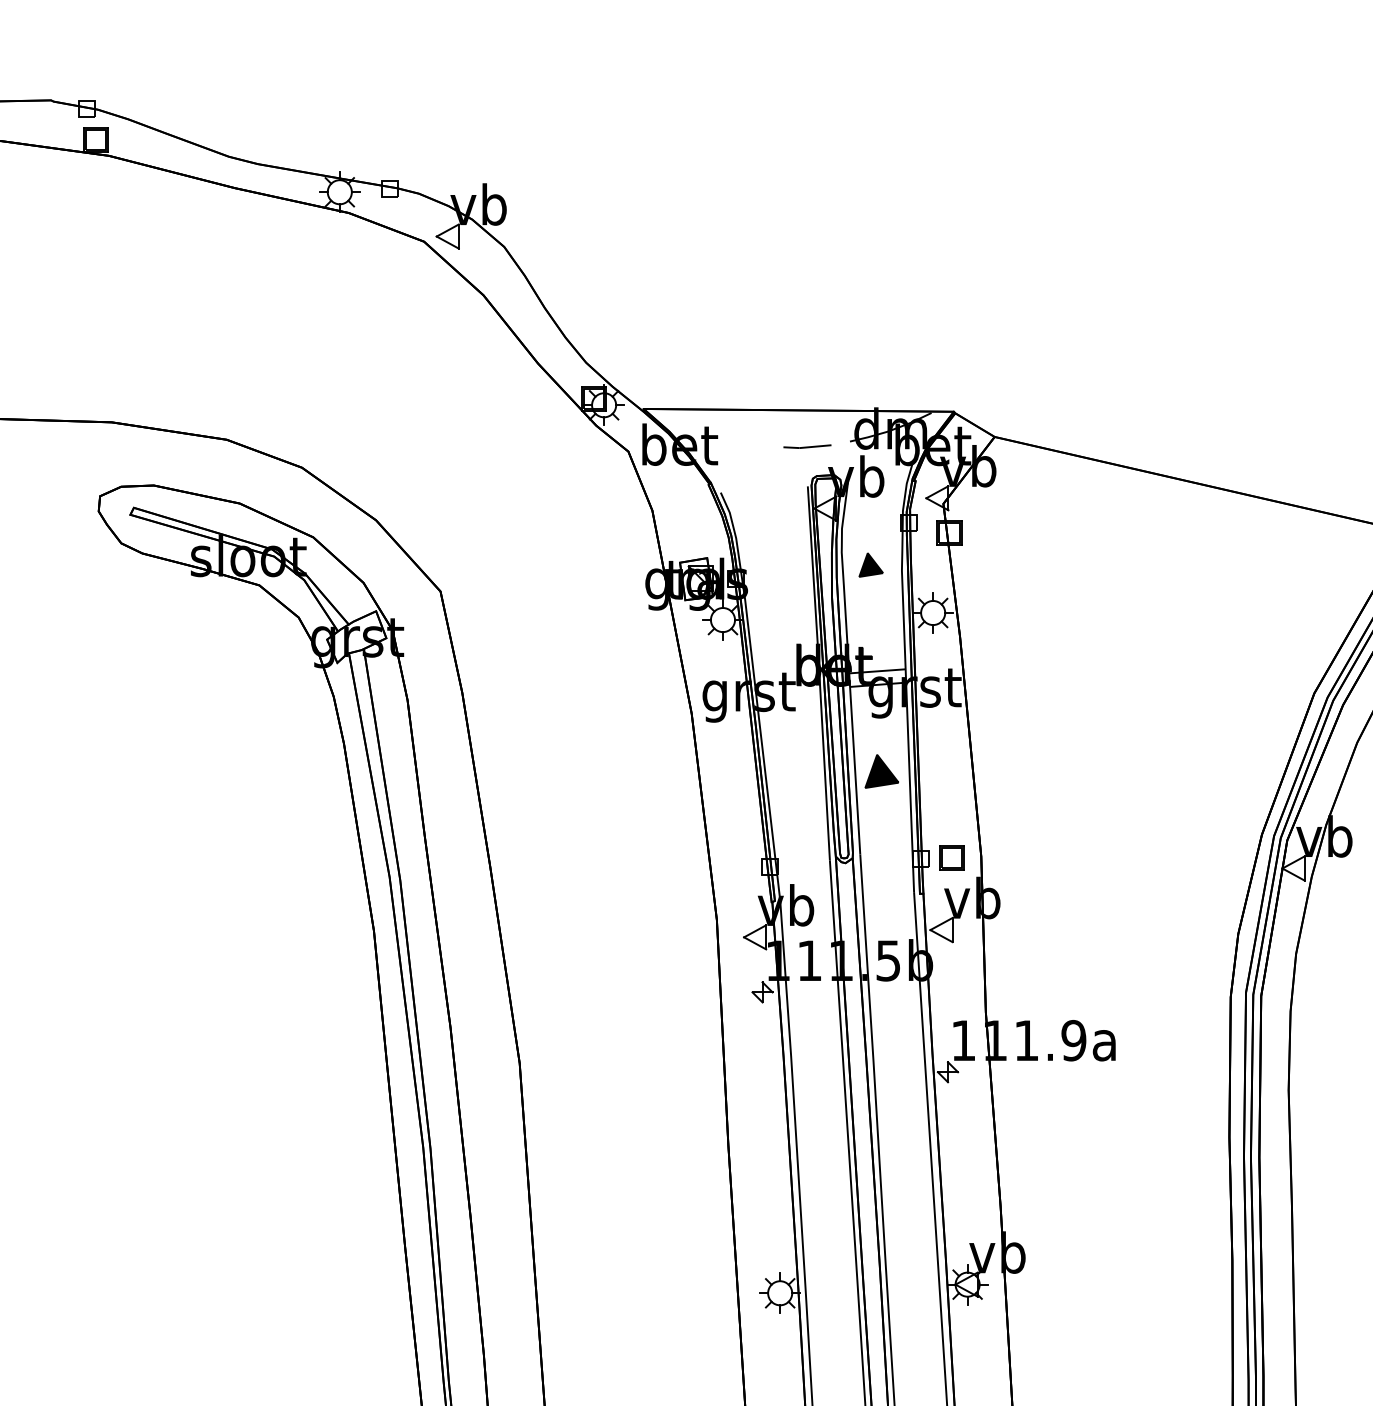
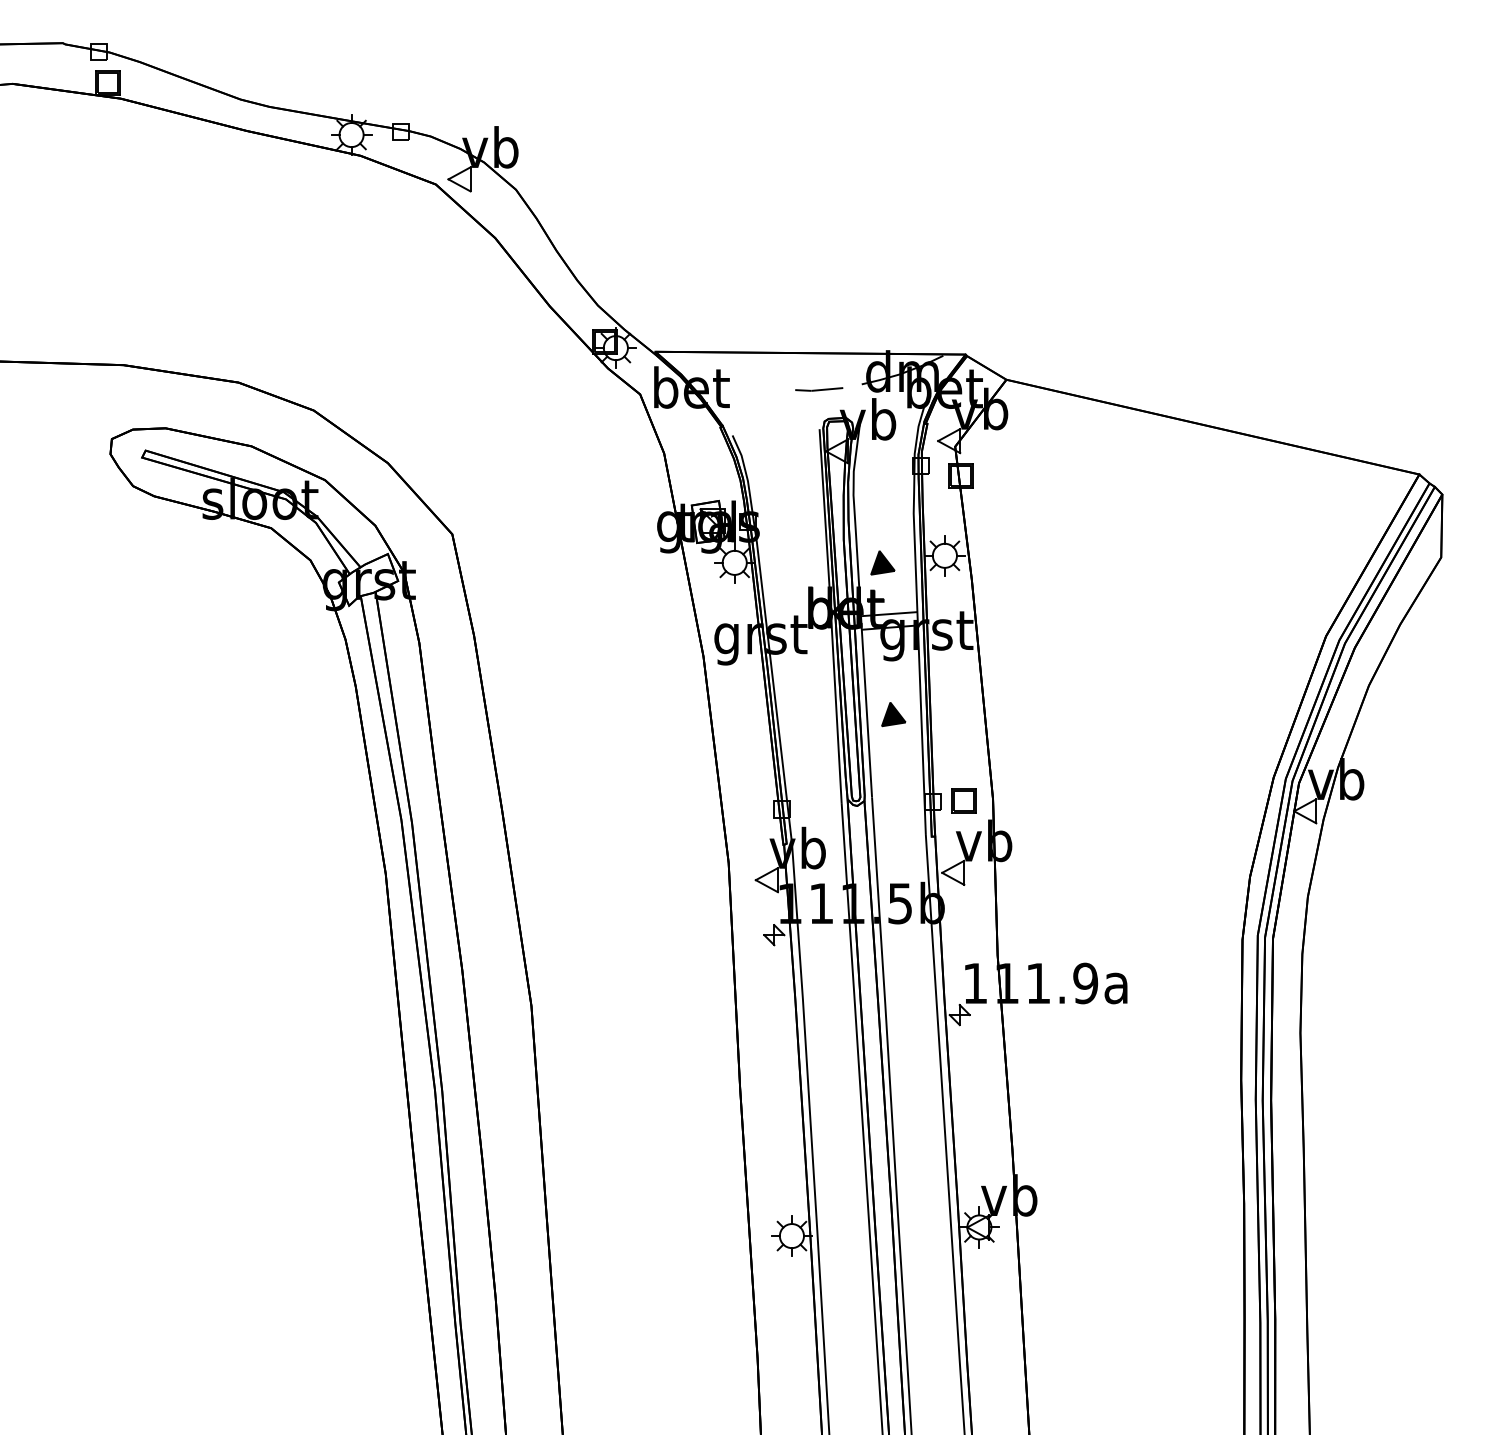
part: (870, 564) -> (882, 562), moved
part: (881, 771) -> (893, 714), size x0.71

